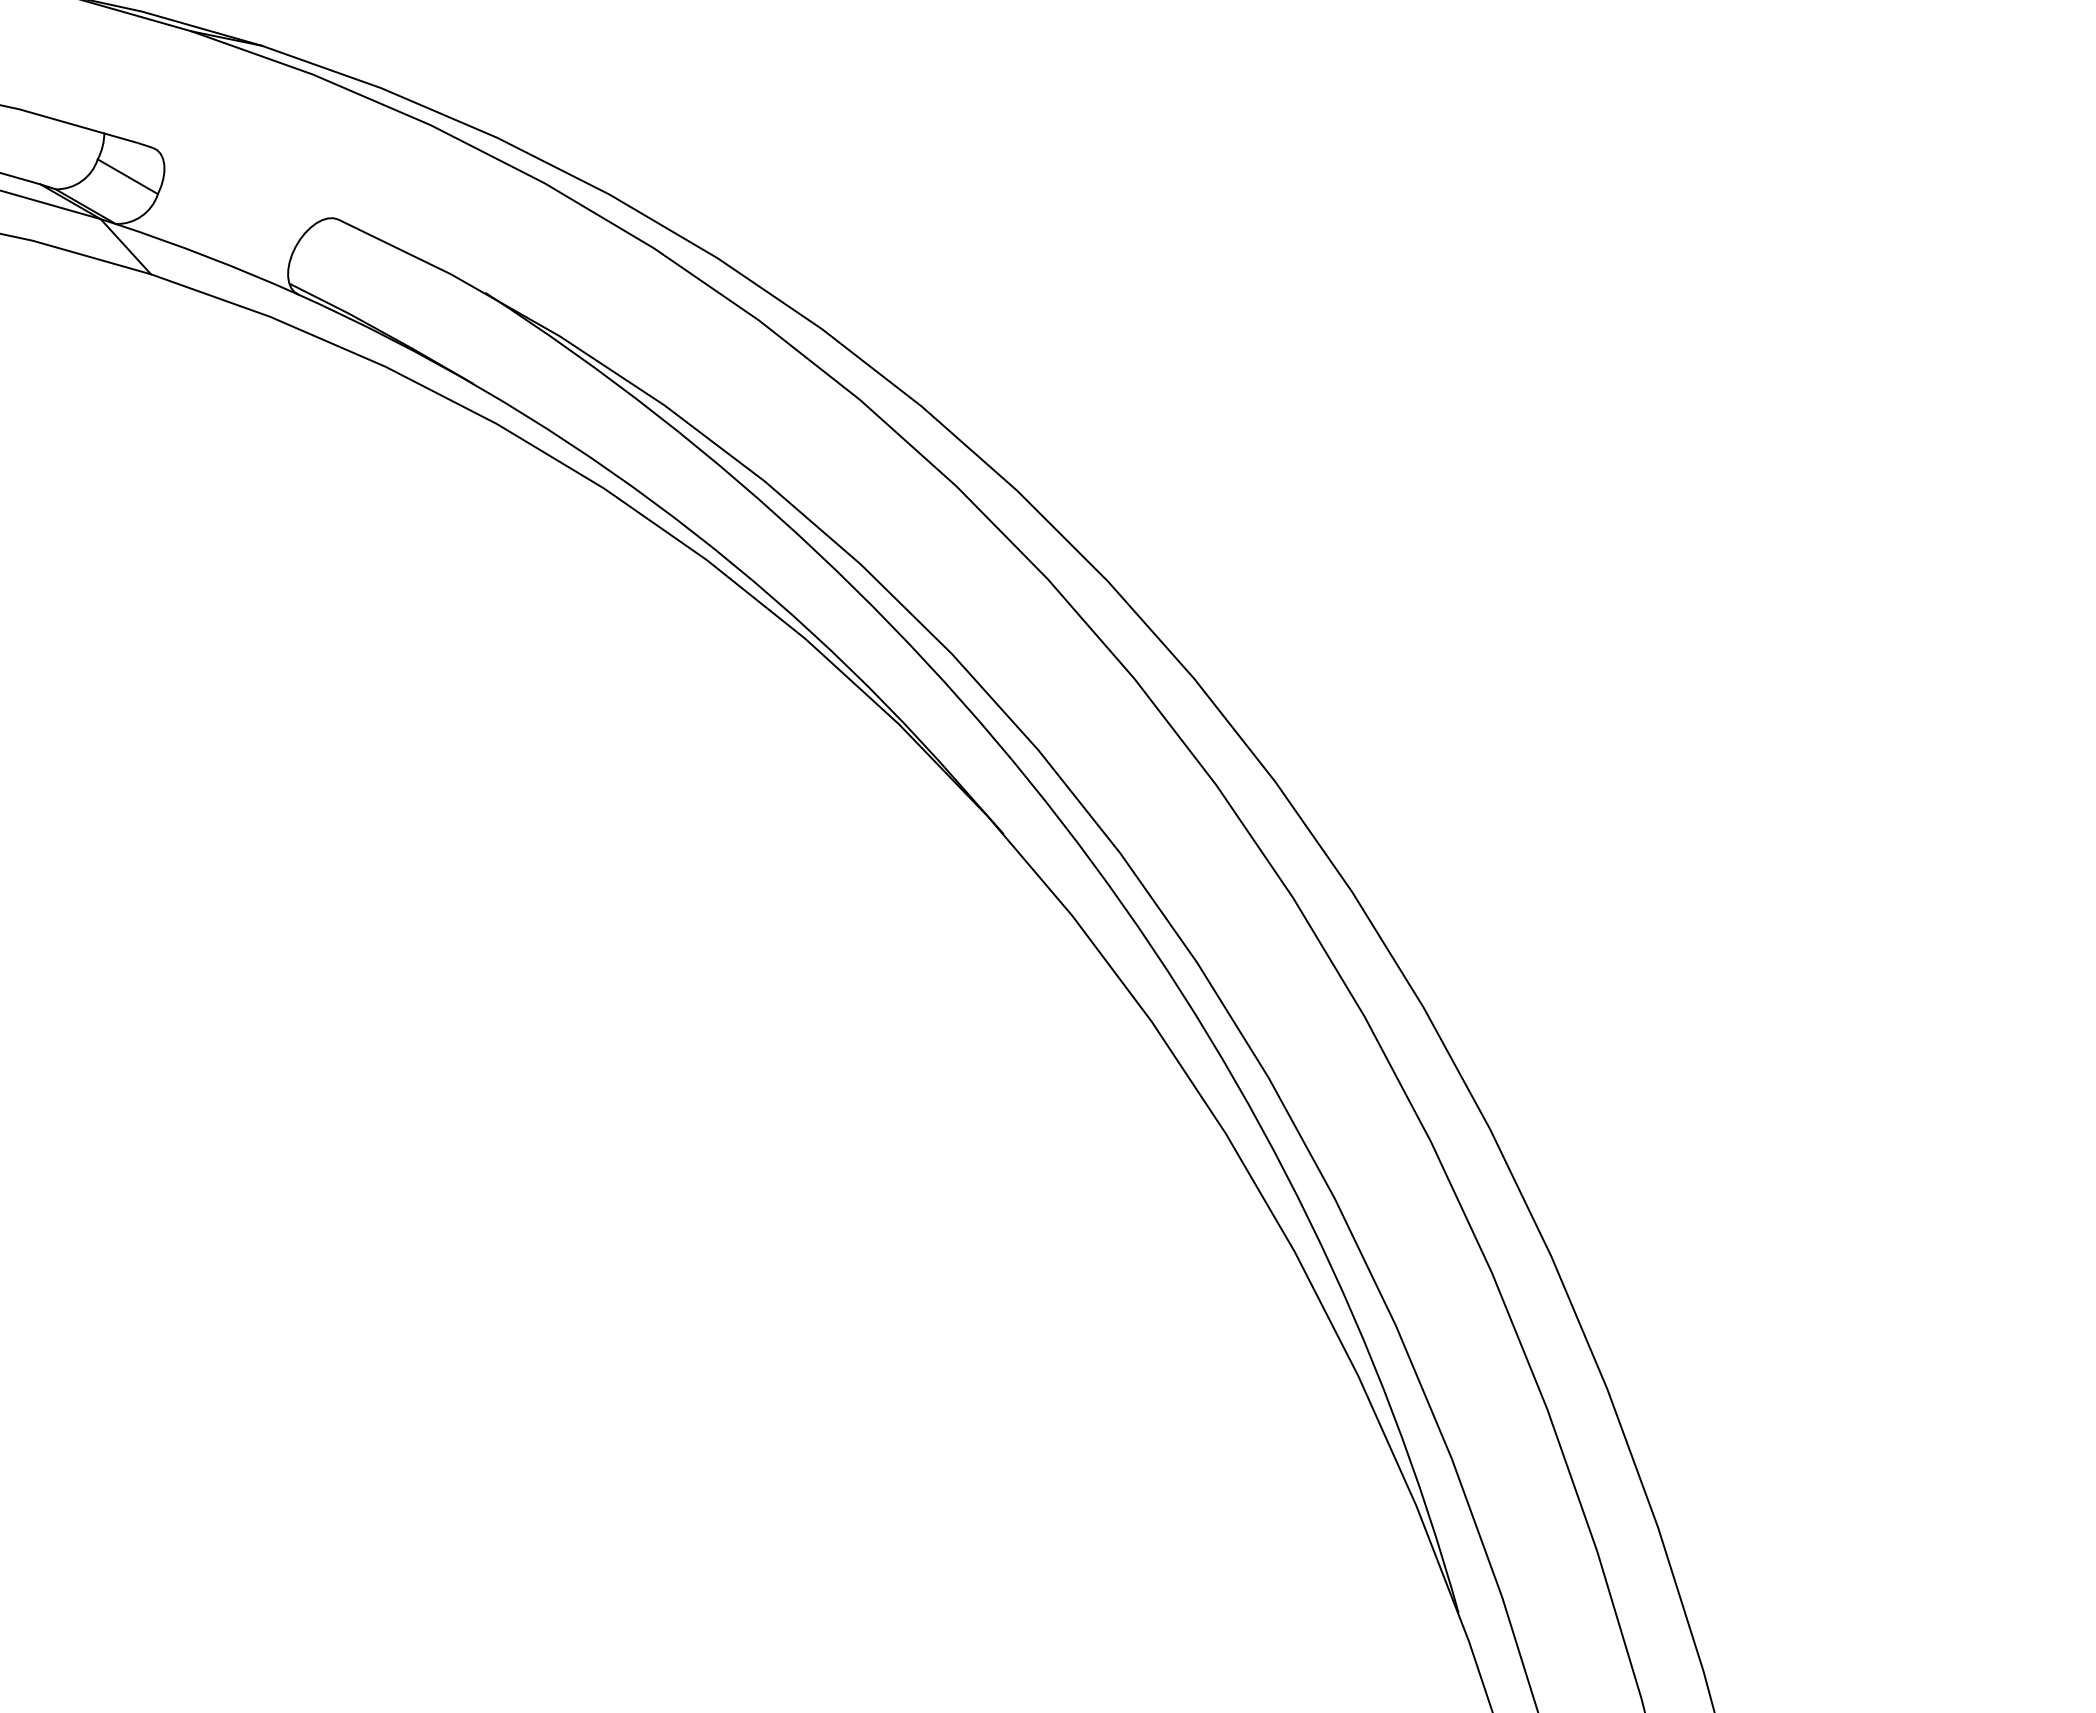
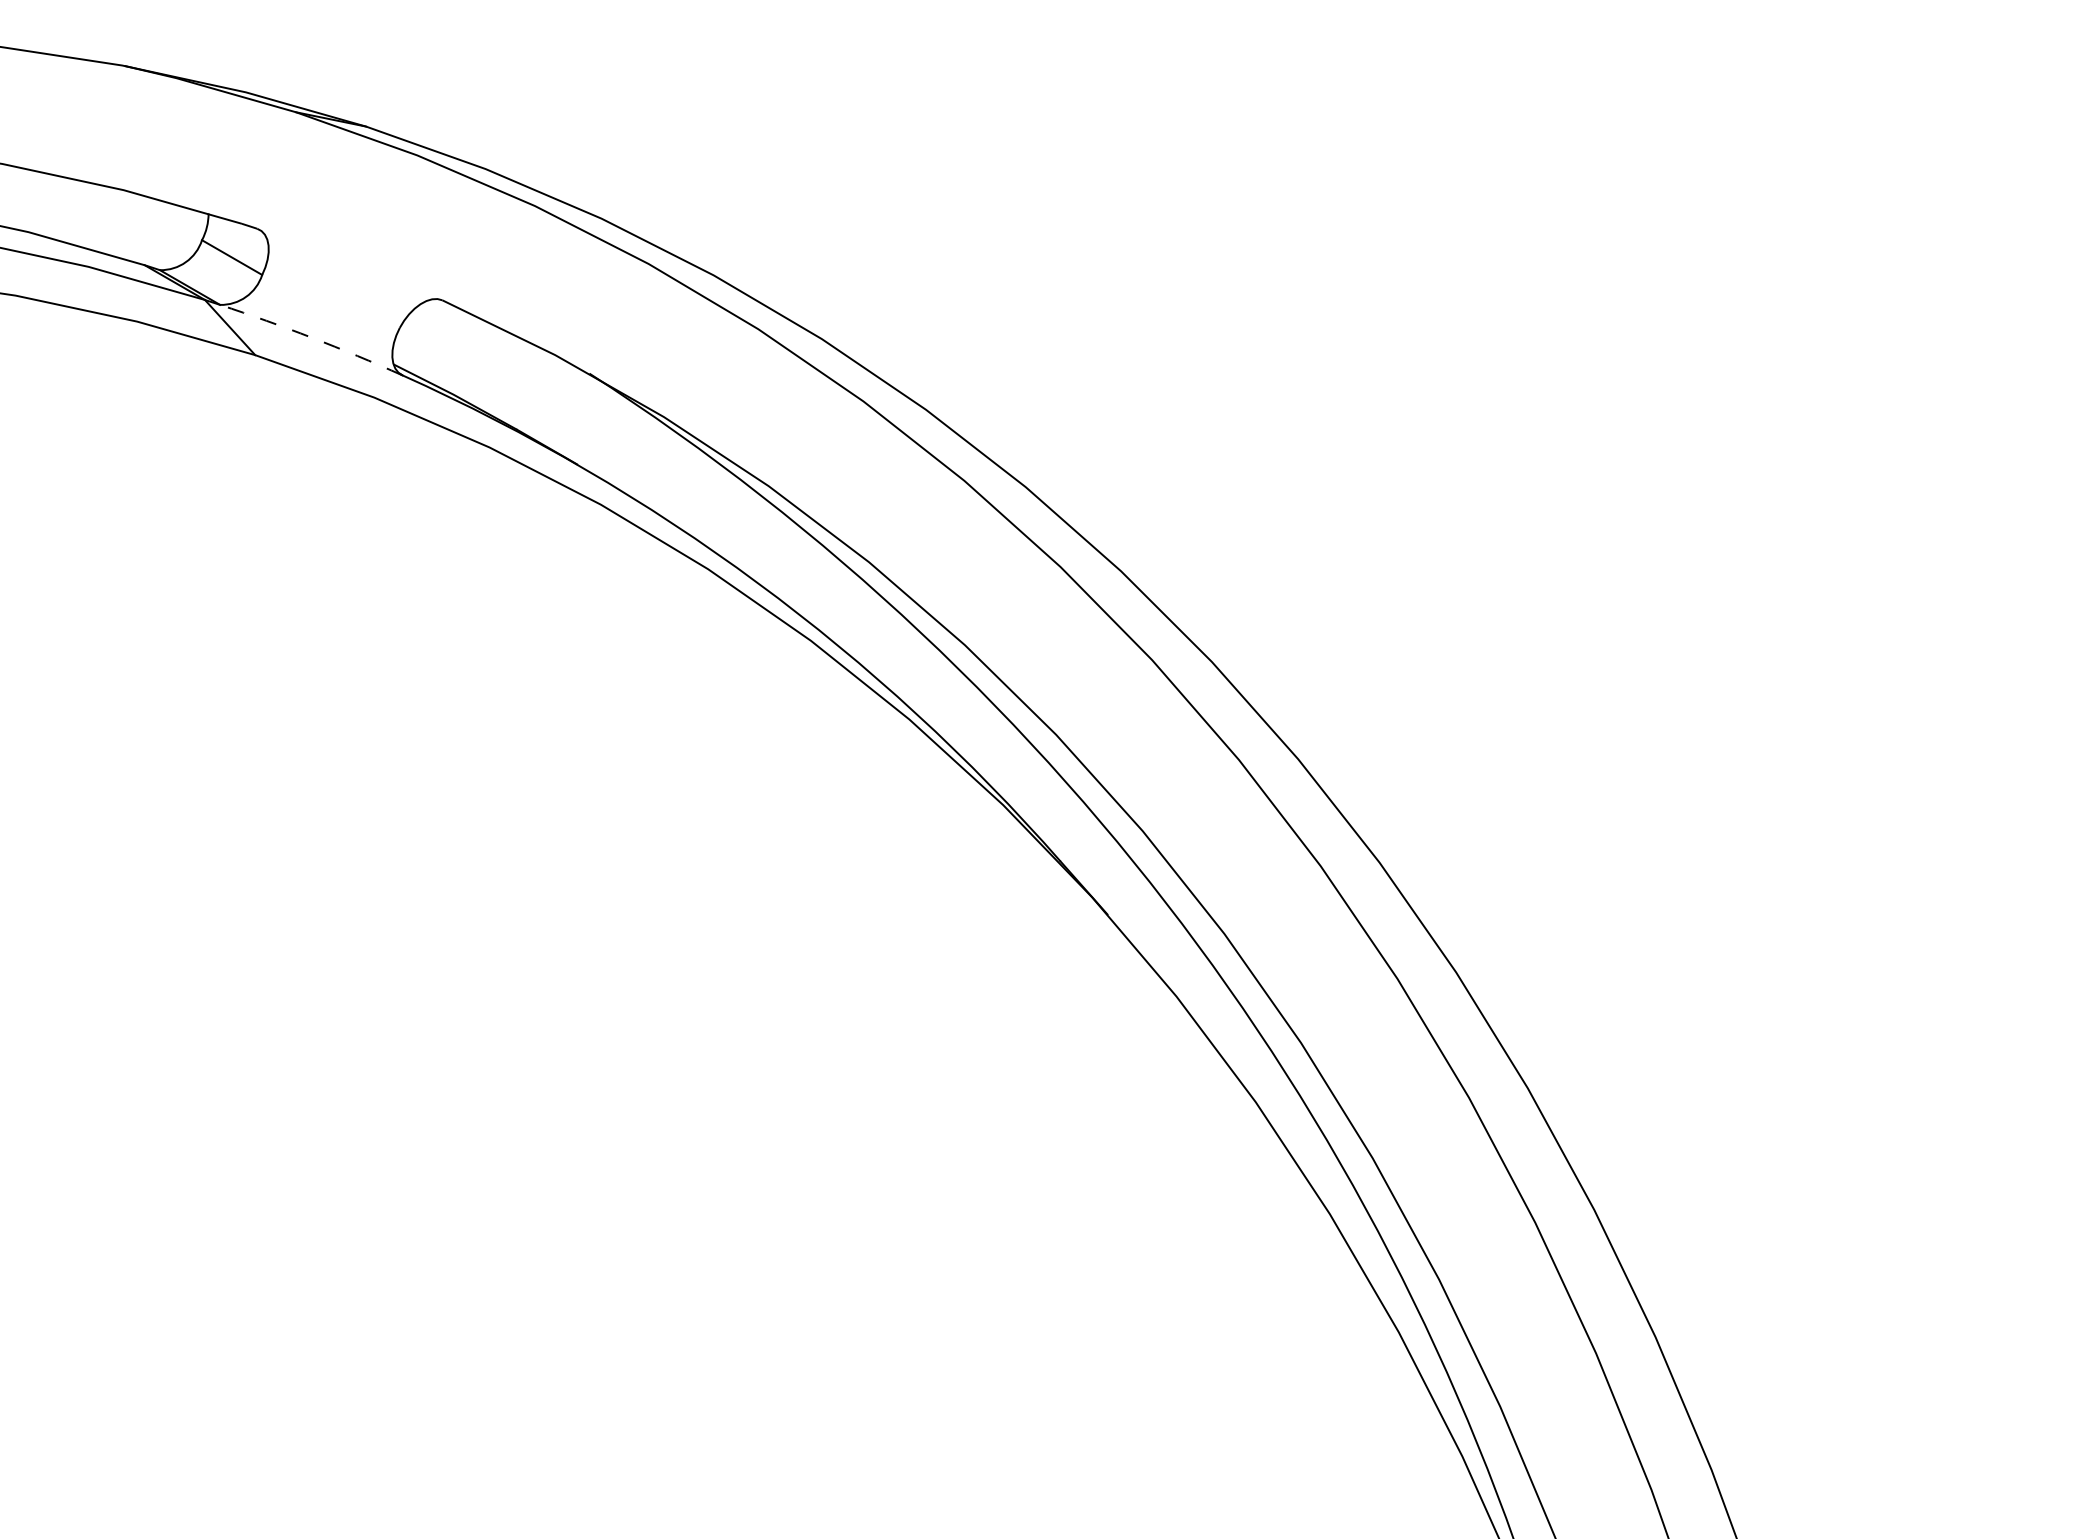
arc: (207, 256) -> (311, 337), solid -> dashed

